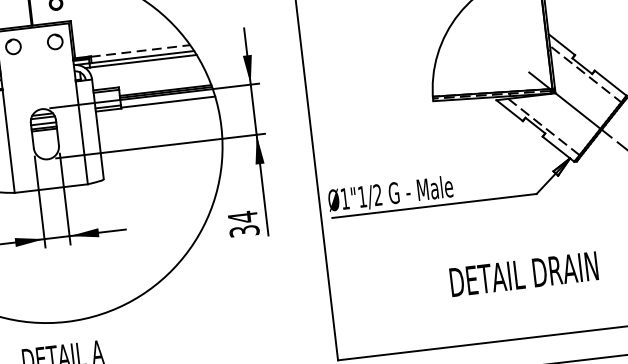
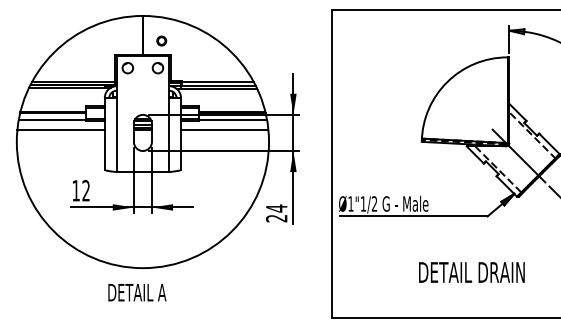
line: (139, 50) -> (217, 81), dashed -> solid
line: (157, 116) -> (224, 129), added
text: (244, 231) -> (276, 218), 34 -> 24

